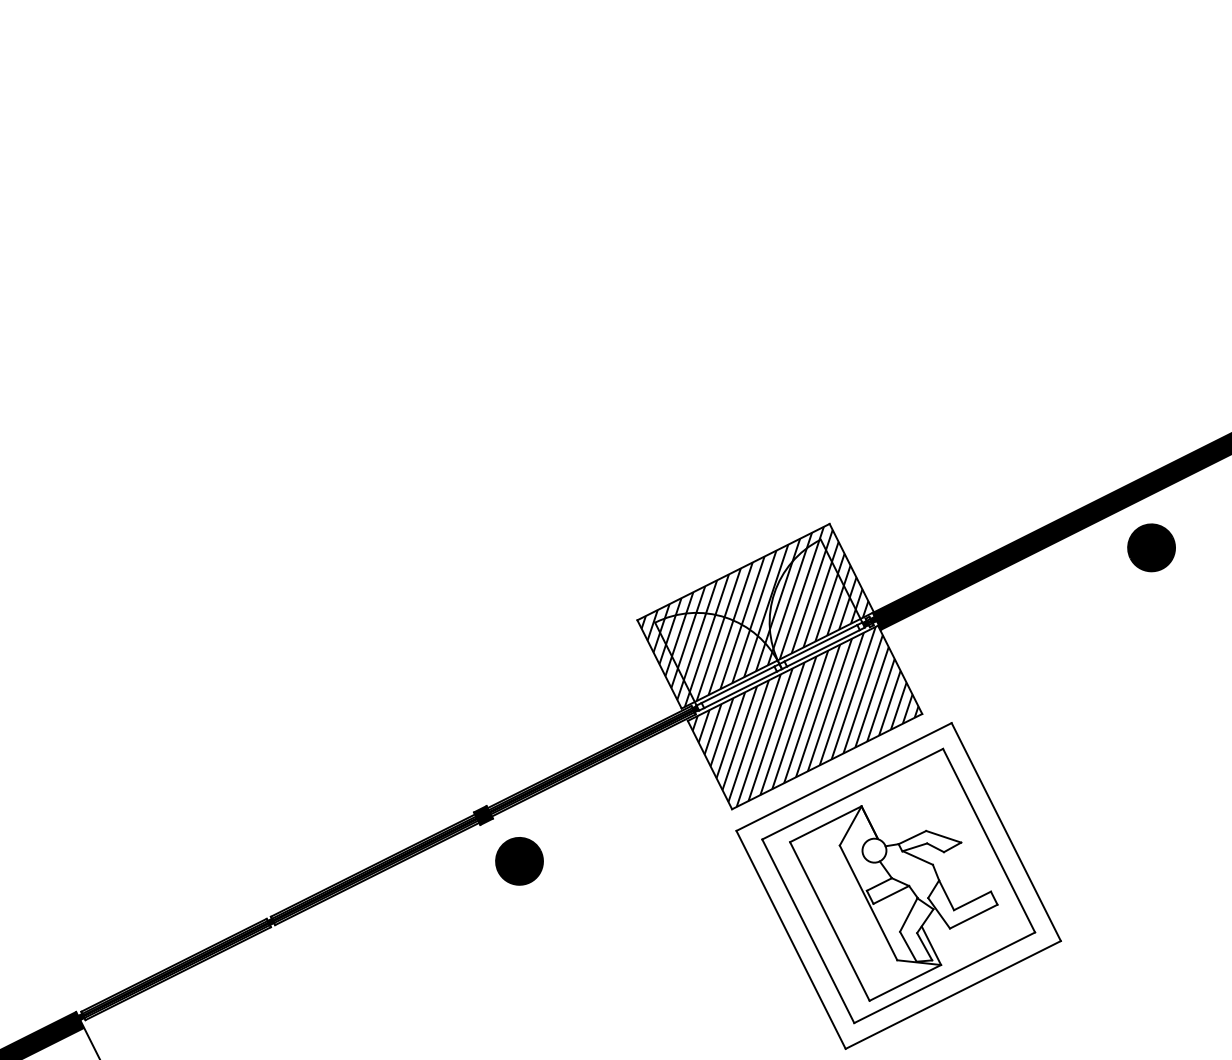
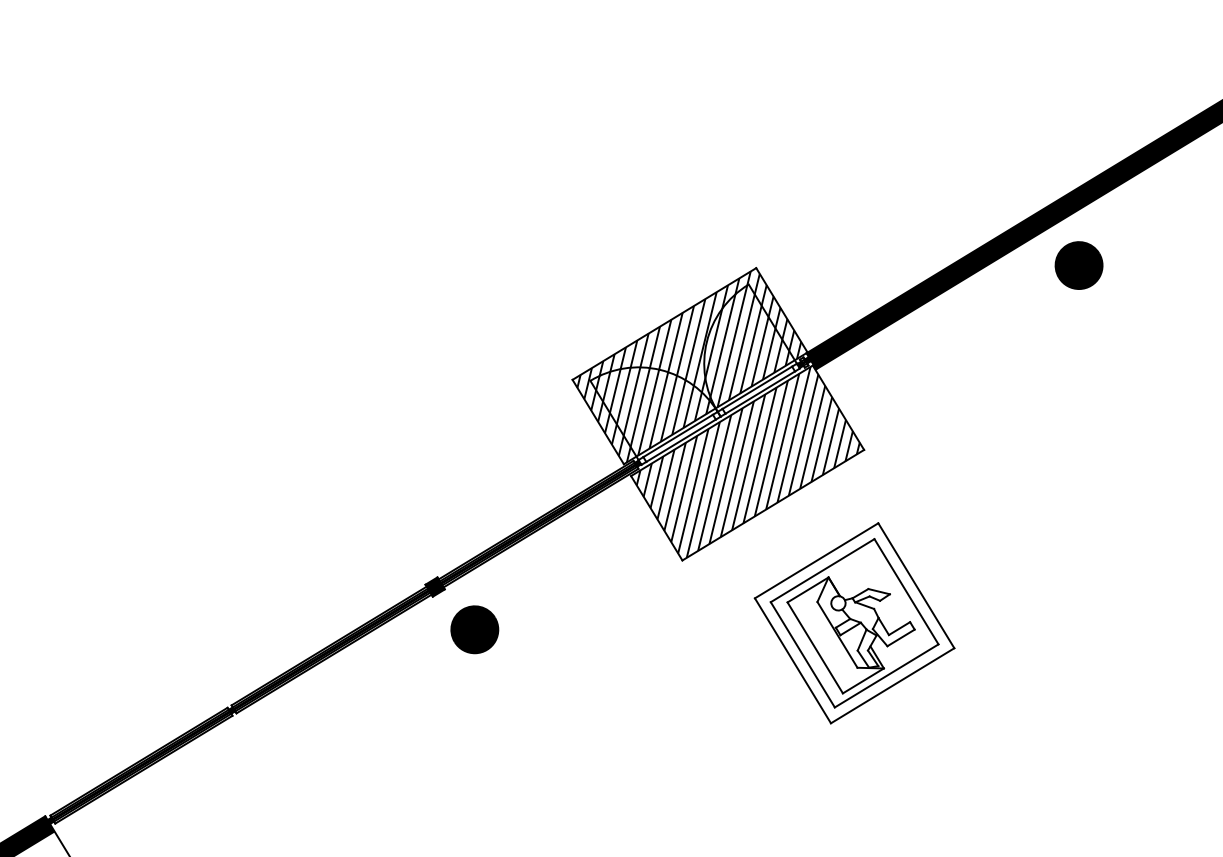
part: (898, 885) -> (854, 622), size x0.6

